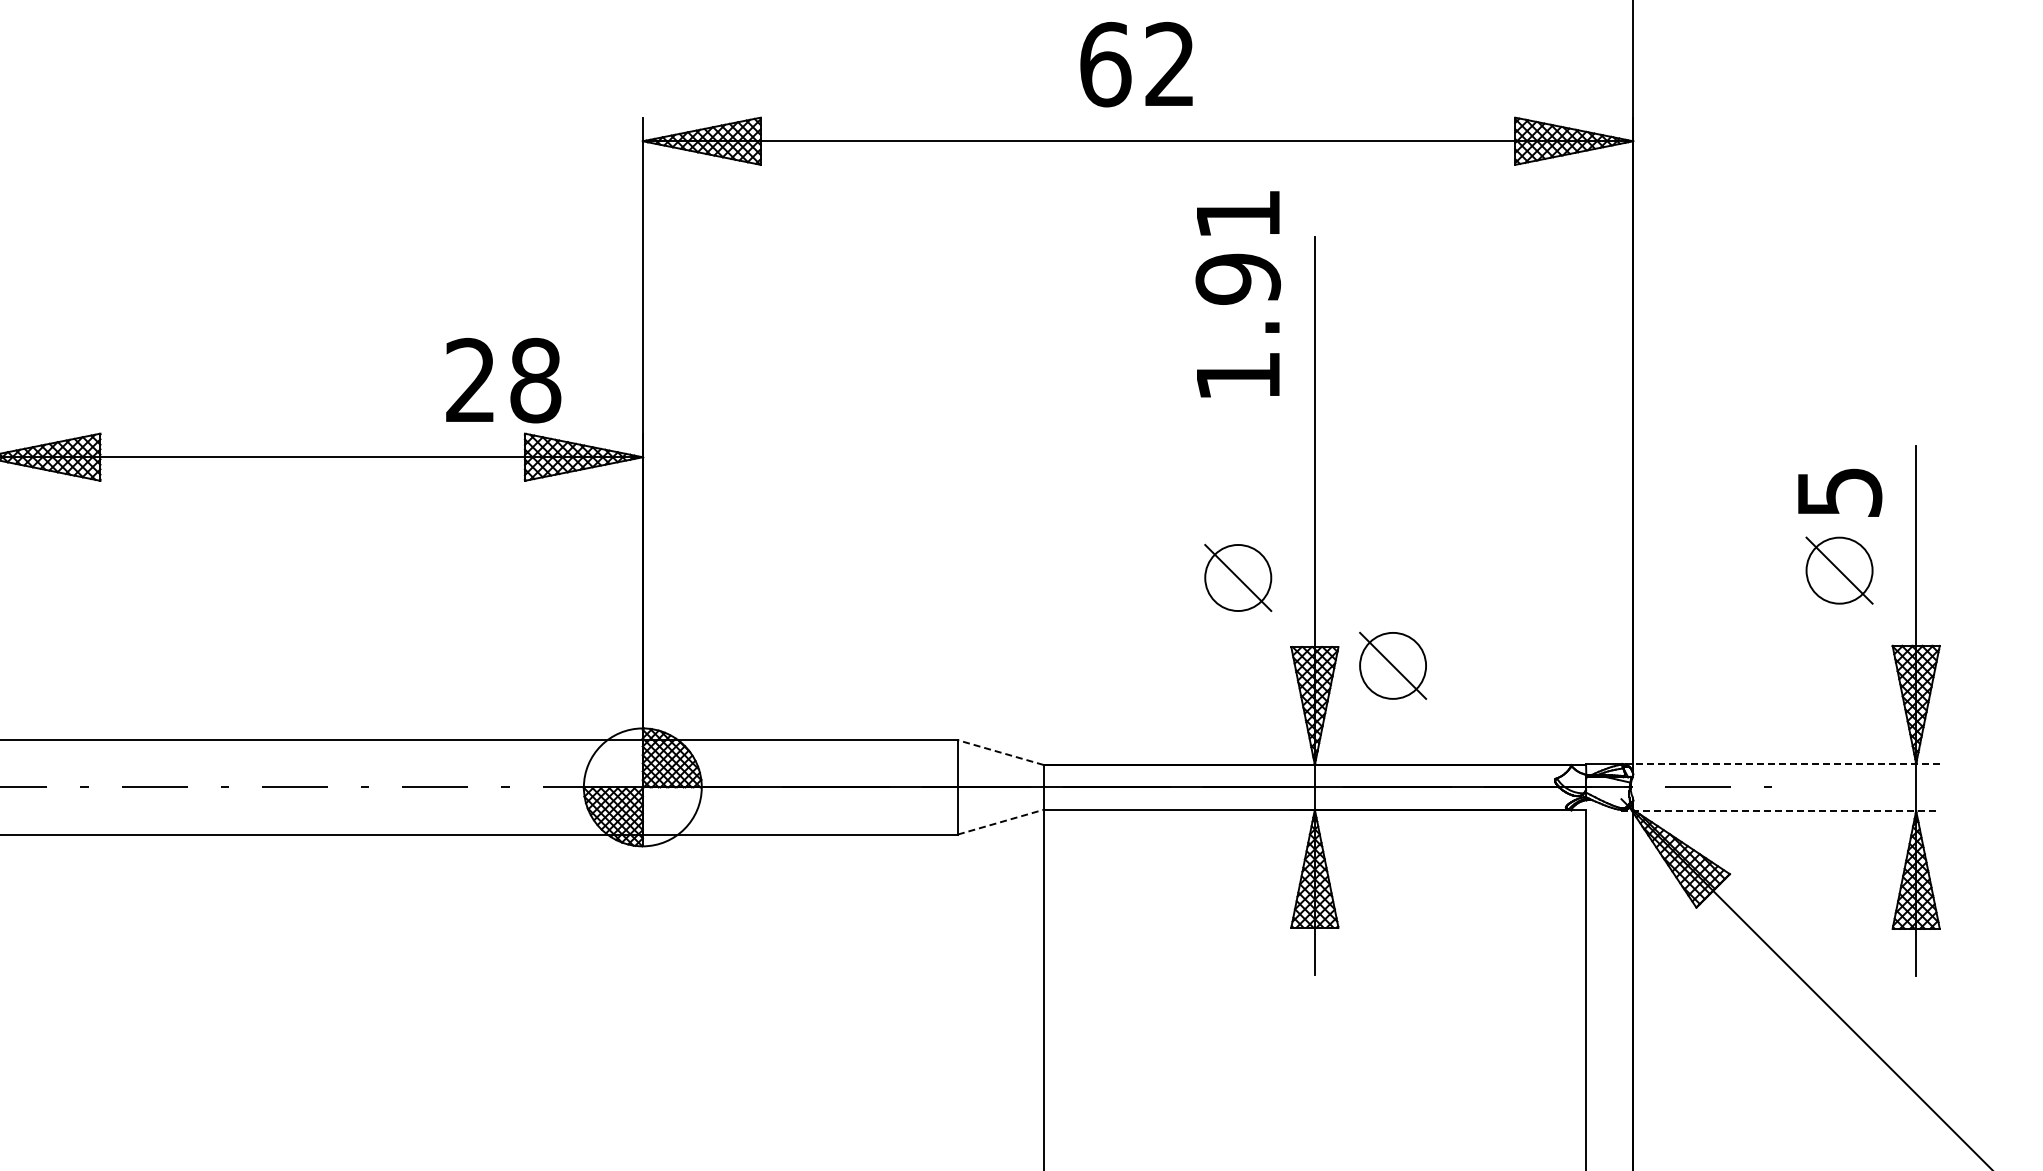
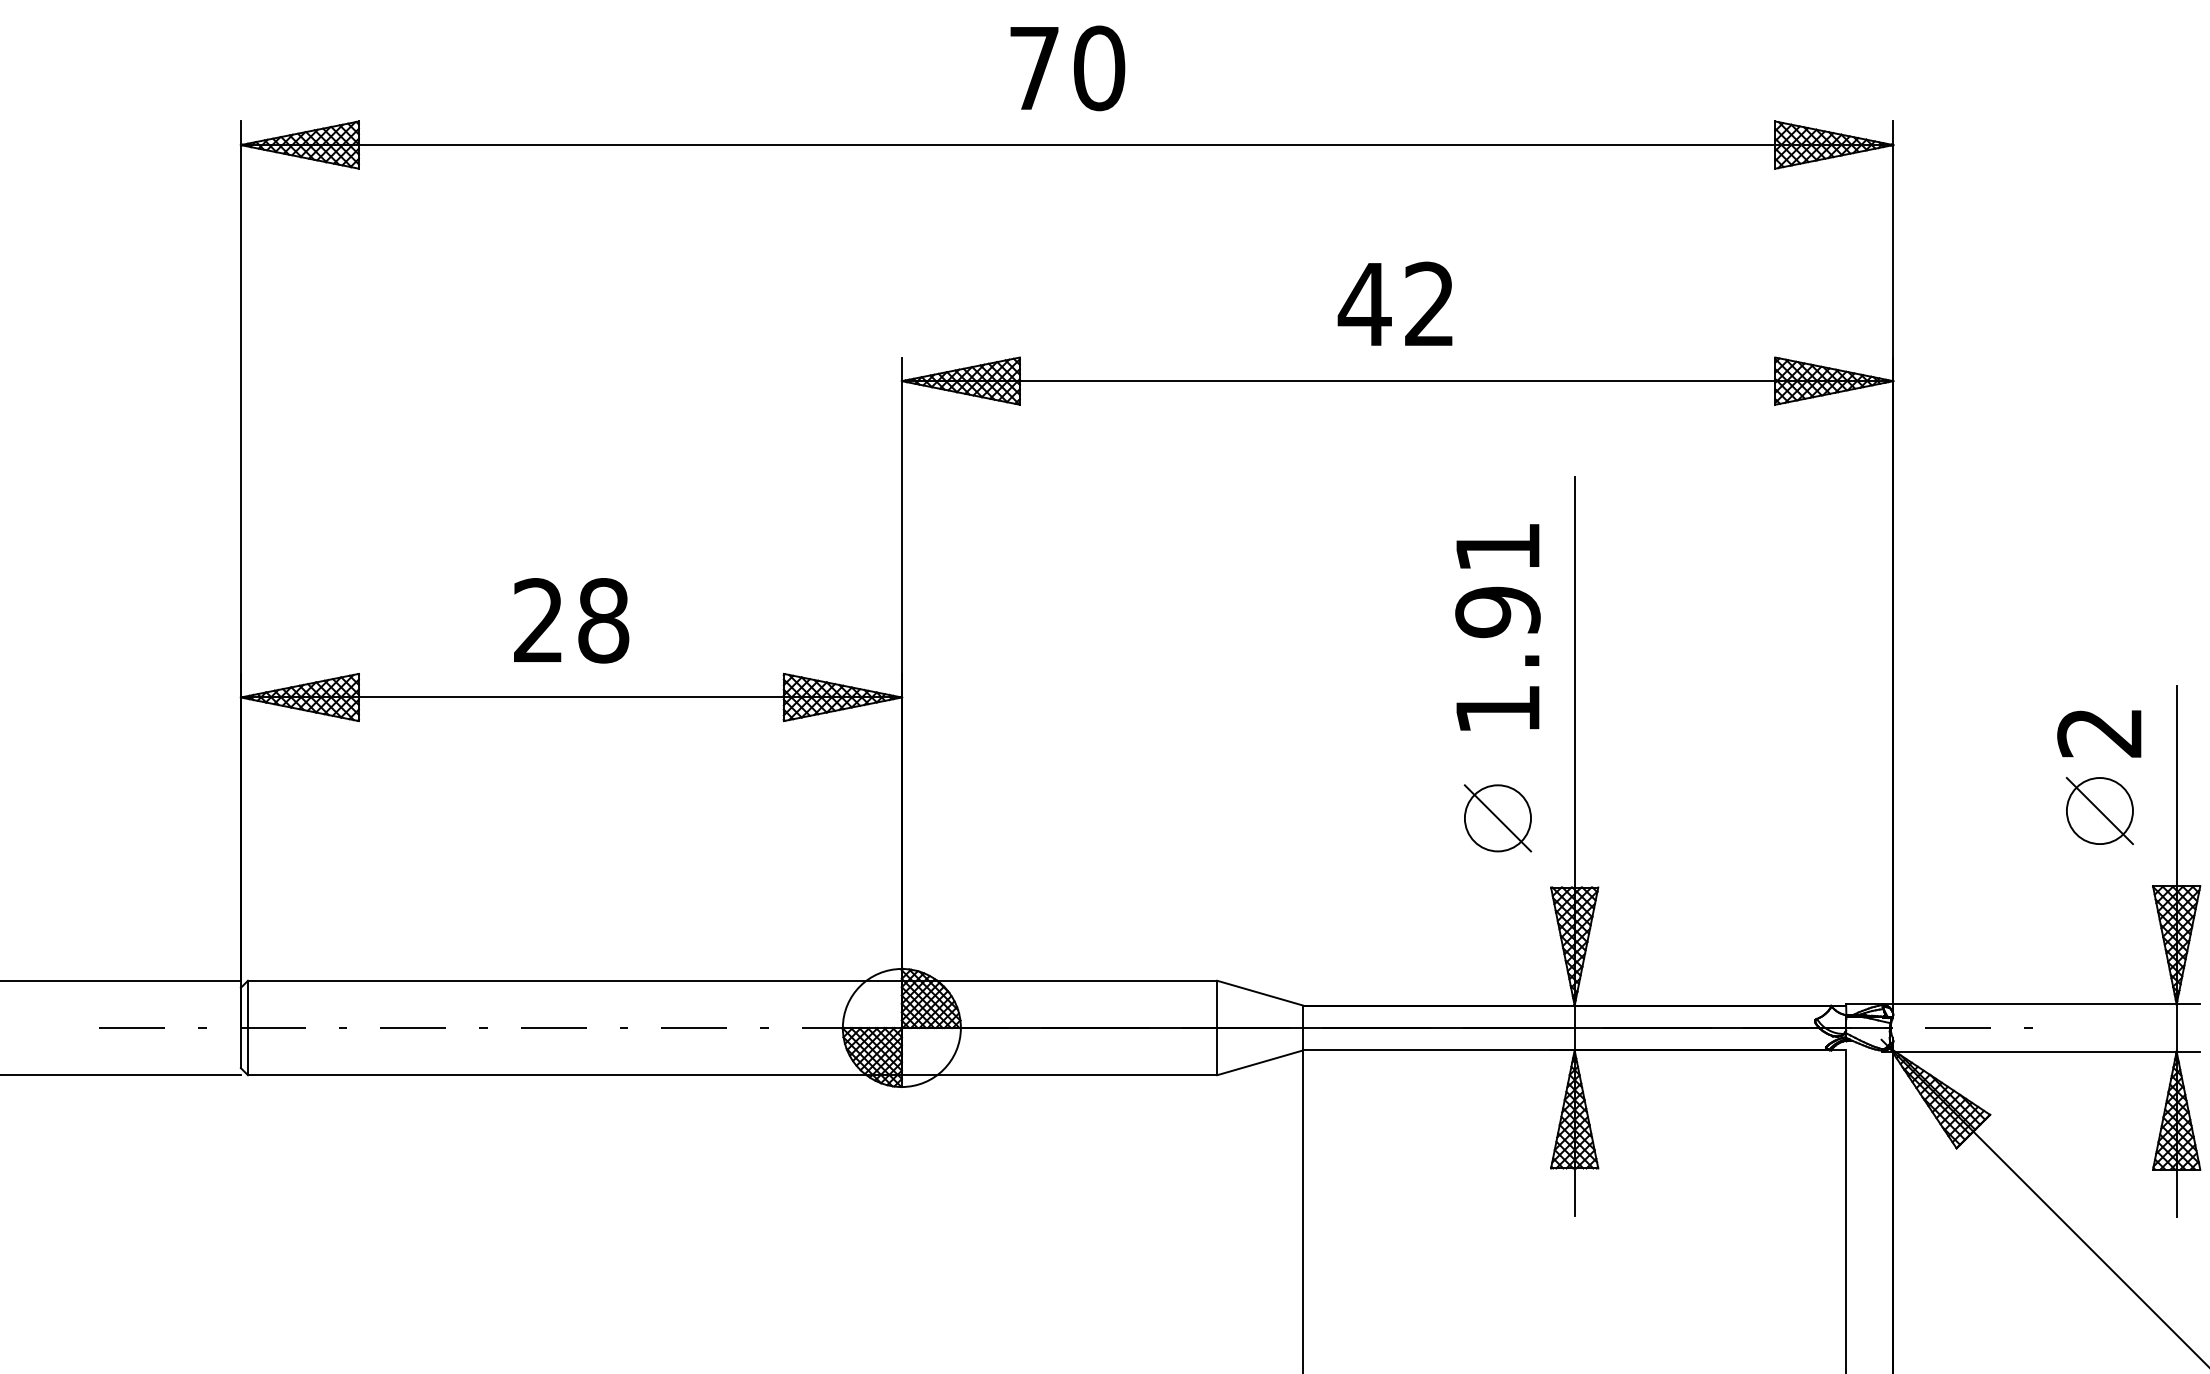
text: (1104, 64) -> (1364, 304), 62 -> 42
text: (1237, 294) -> (1497, 627), moved
text: (503, 380) -> (571, 620), moved
text: (1839, 493) -> (2099, 733), 5 -> 2
part: (1392, 666) -> (1652, 906), removed
line: (1001, 752) -> (1260, 993), dashed -> solid
line: (1780, 763) -> (2040, 1004), dashed -> solid
line: (1781, 810) -> (2041, 1051), dashed -> solid
line: (1001, 821) -> (1260, 1062), dashed -> solid

